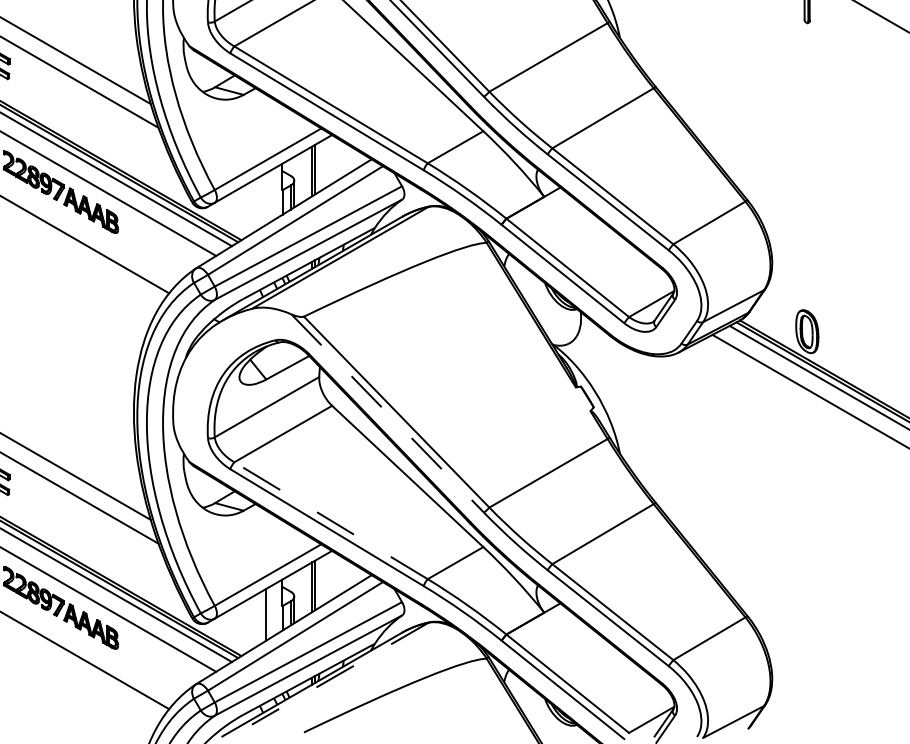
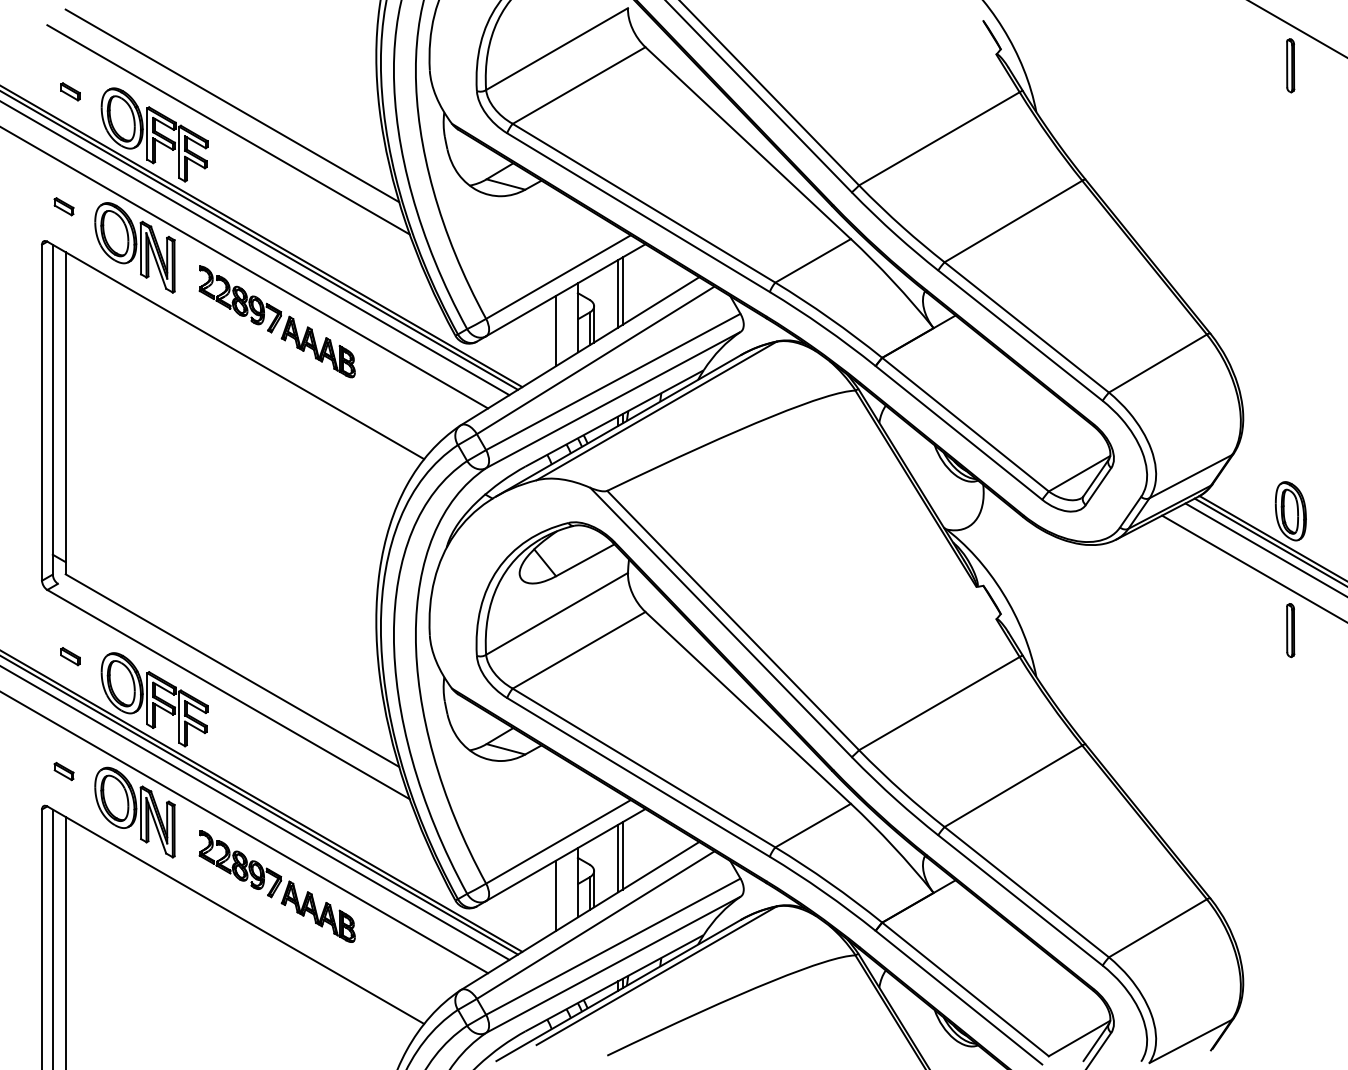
line: (266, 198) -> (556, 330), added
line: (388, 413) -> (721, 622), dashed -> solid
part: (807, 419) -> (1290, 630), added
line: (330, 520) -> (643, 767), dashed -> solid
line: (340, 674) -> (656, 976), dashed -> solid

